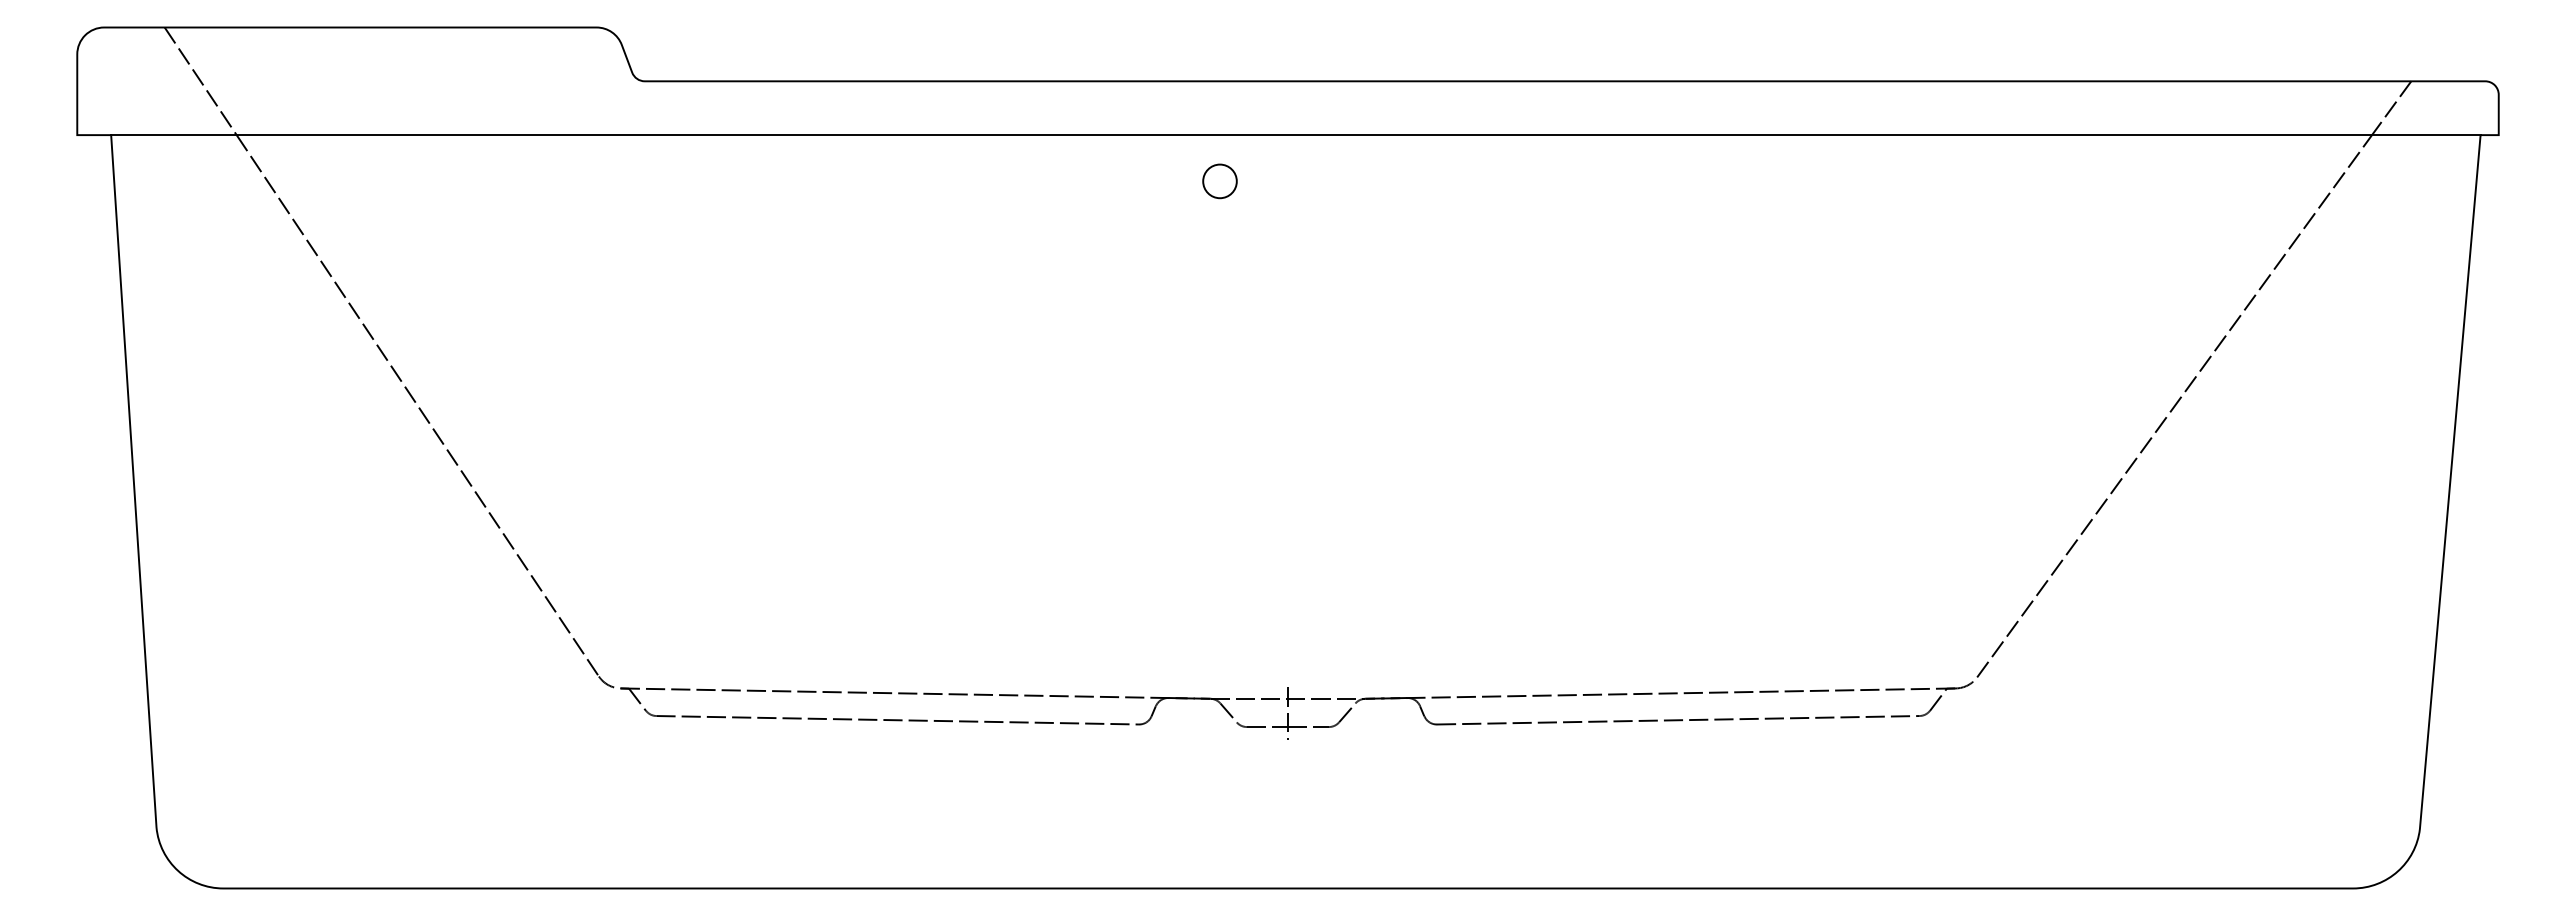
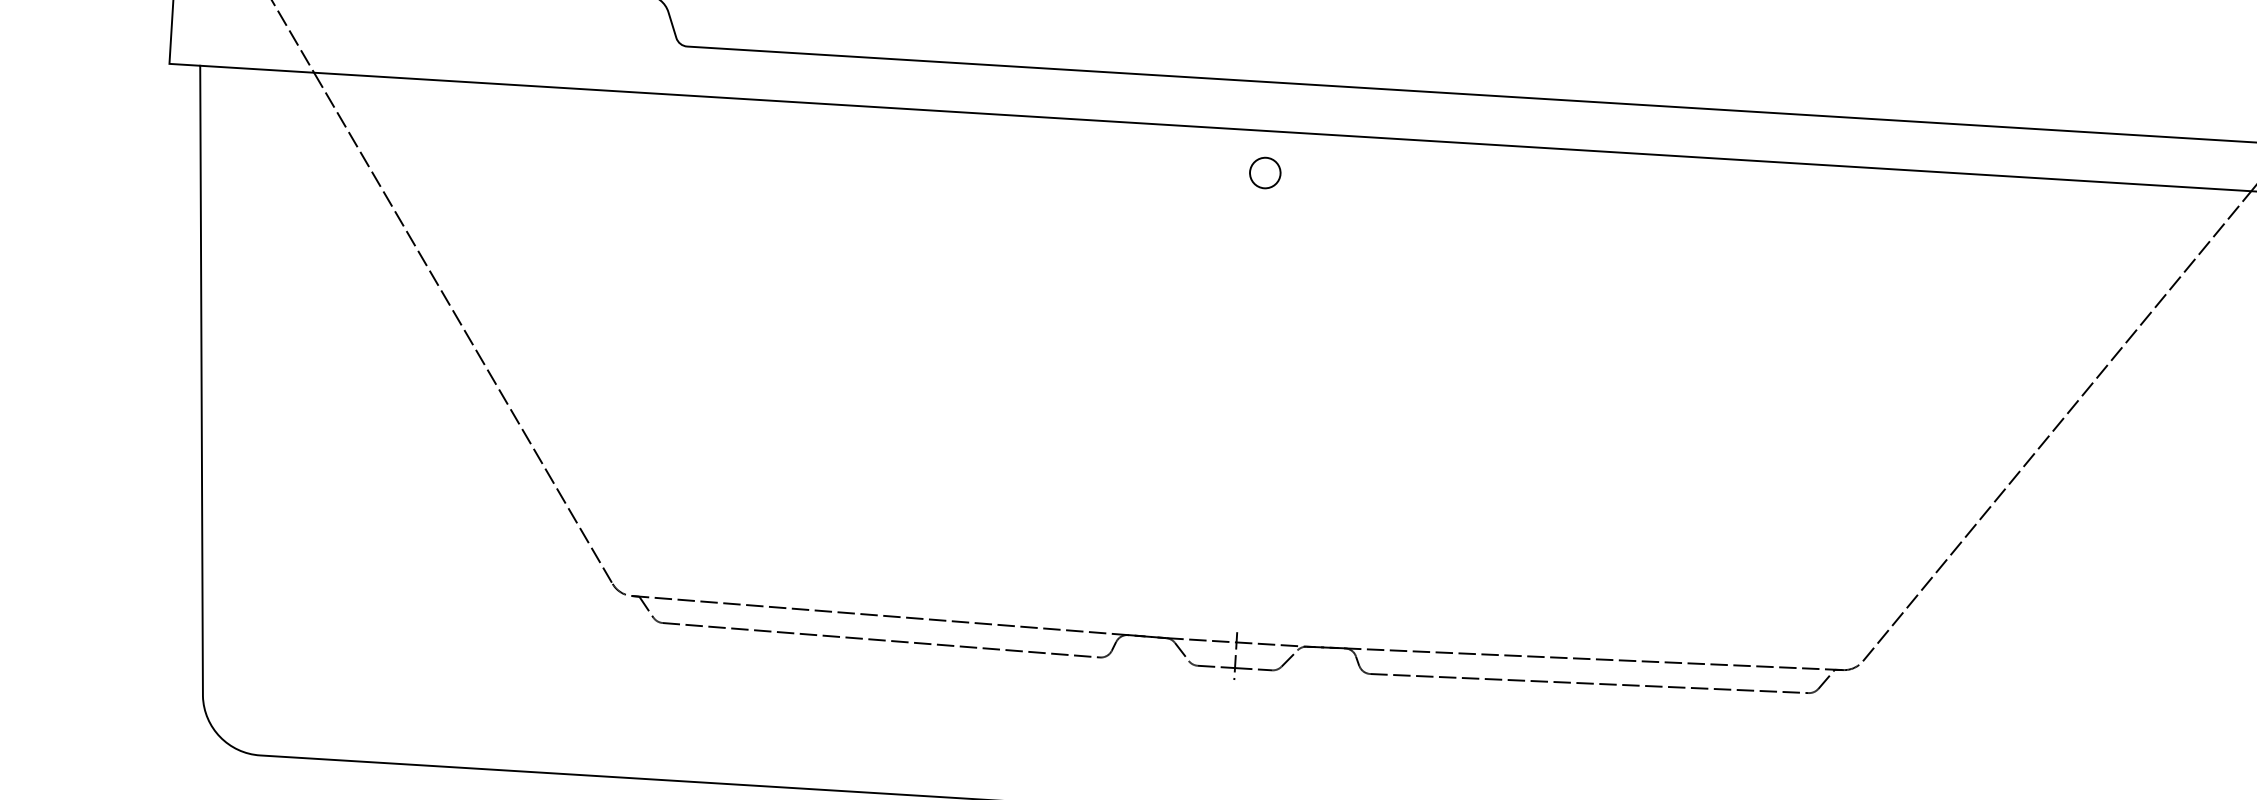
circle: (1219, 181) -> (1264, 173), moved

